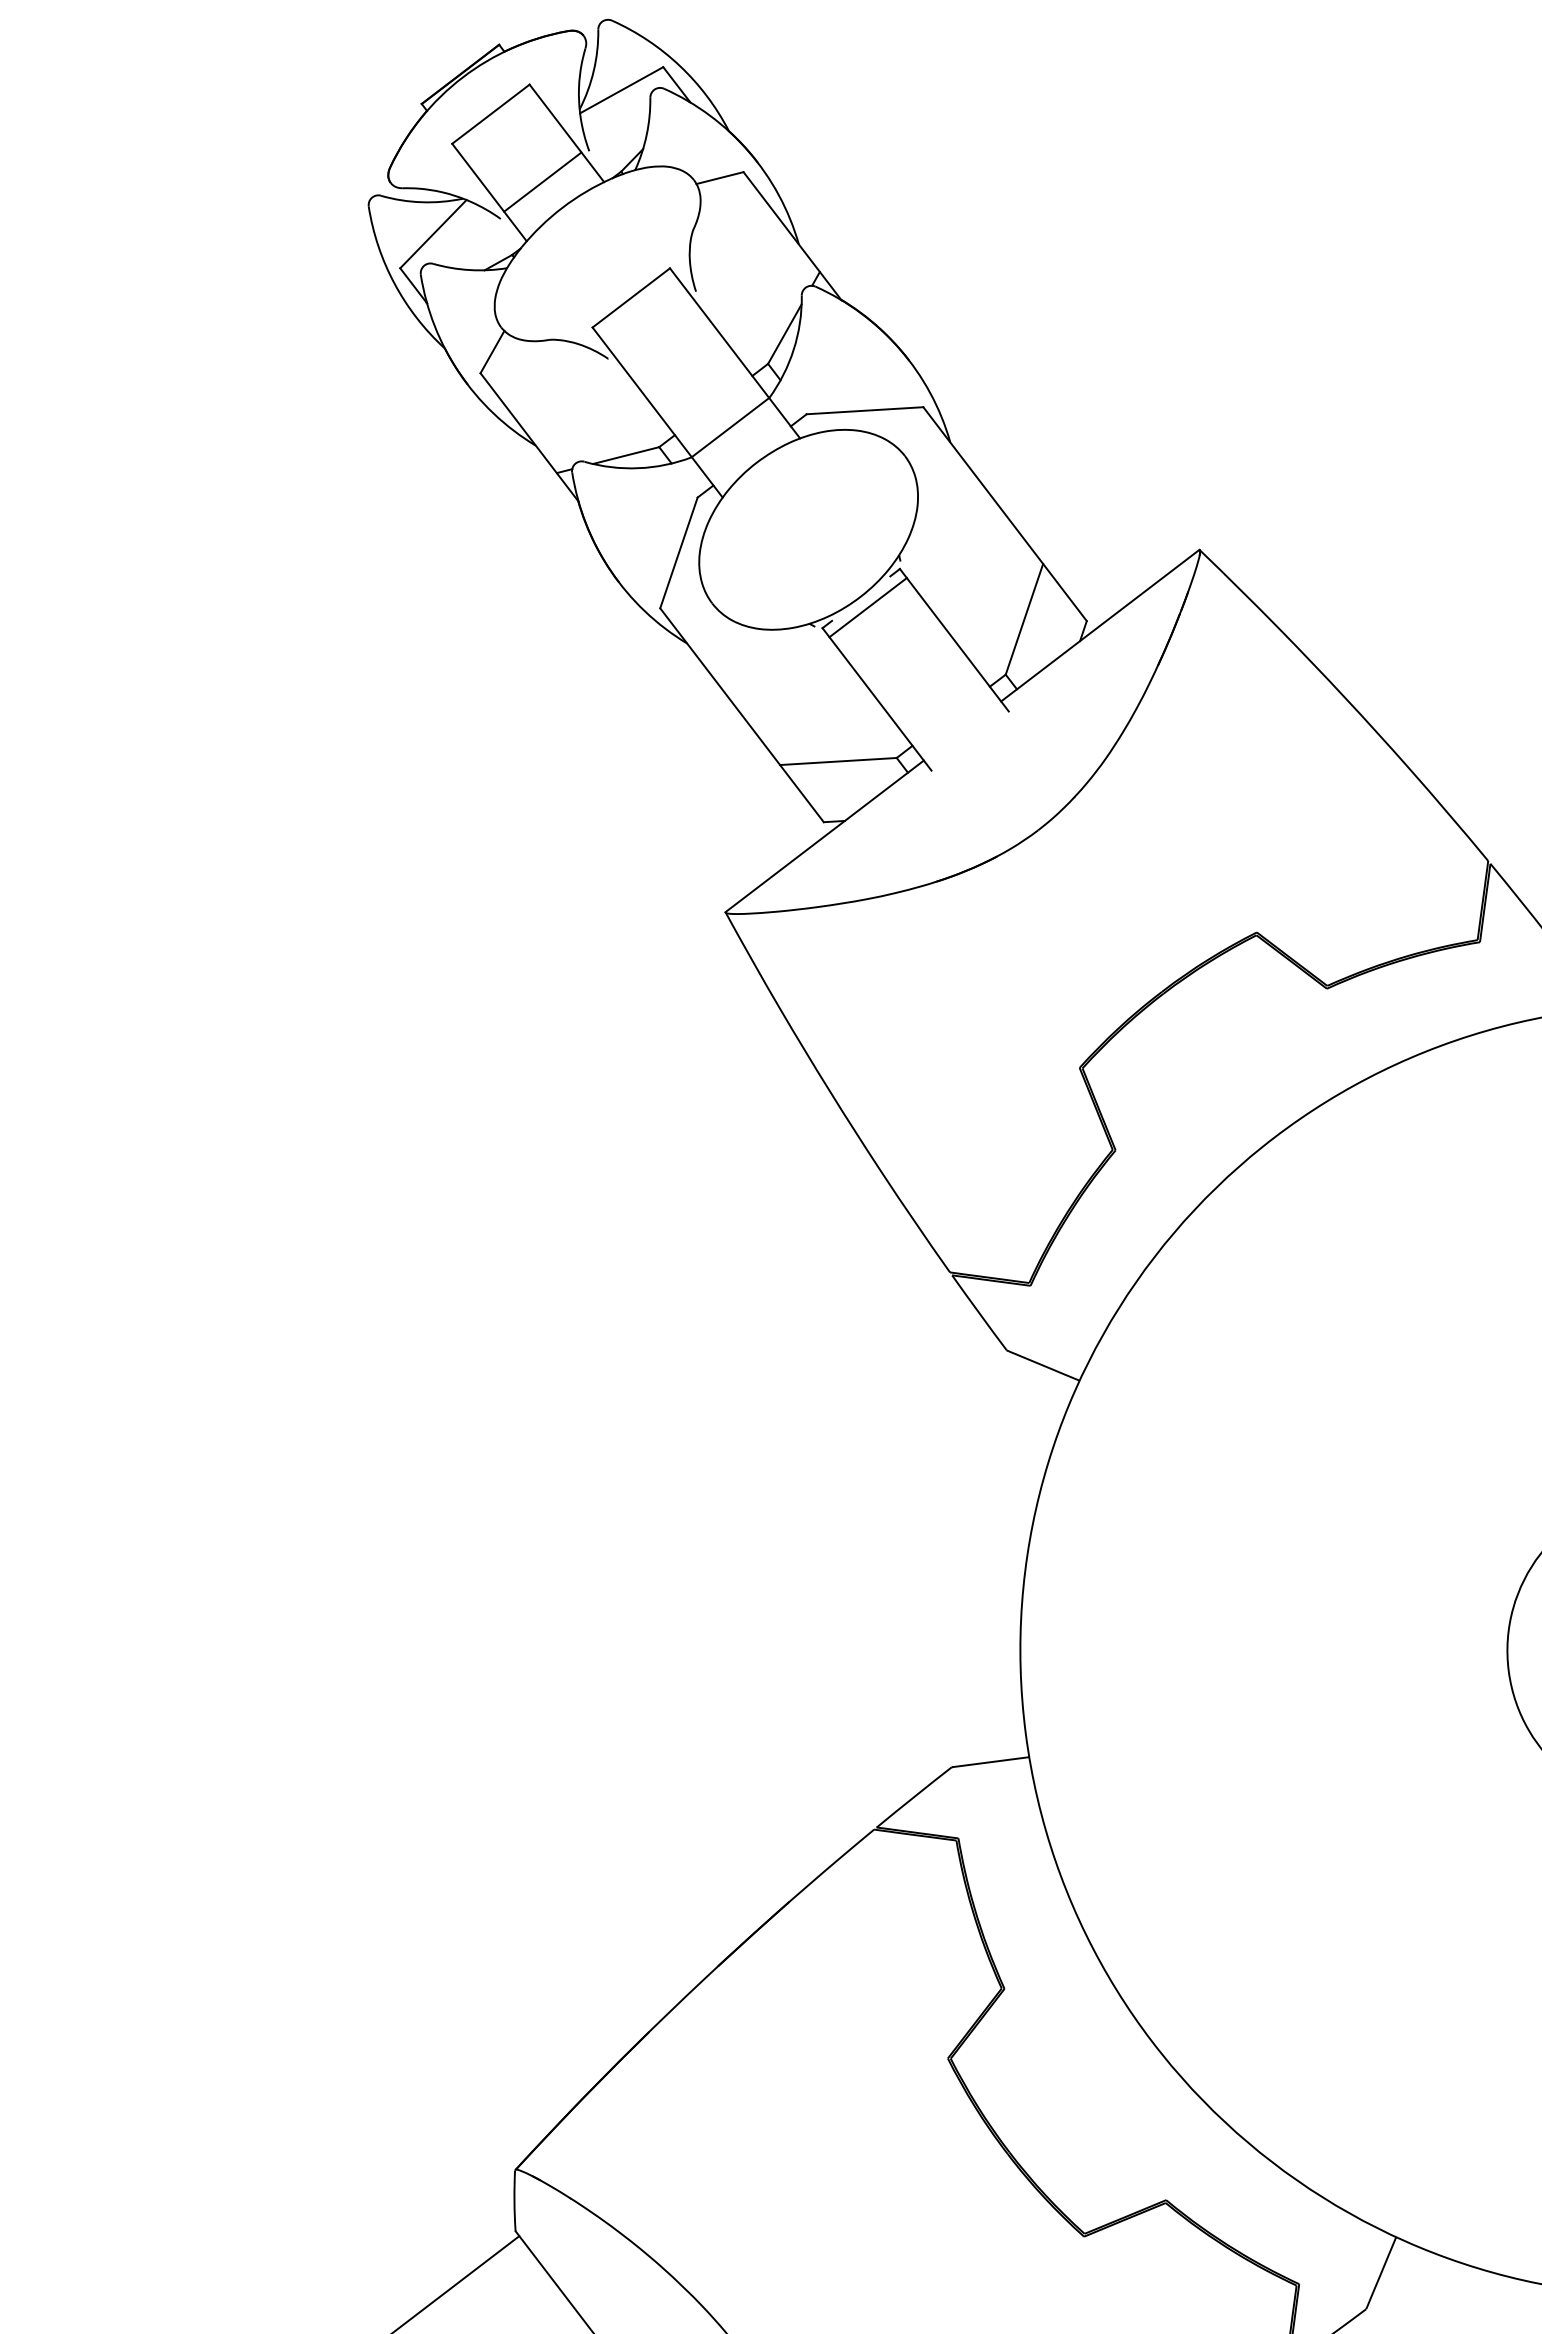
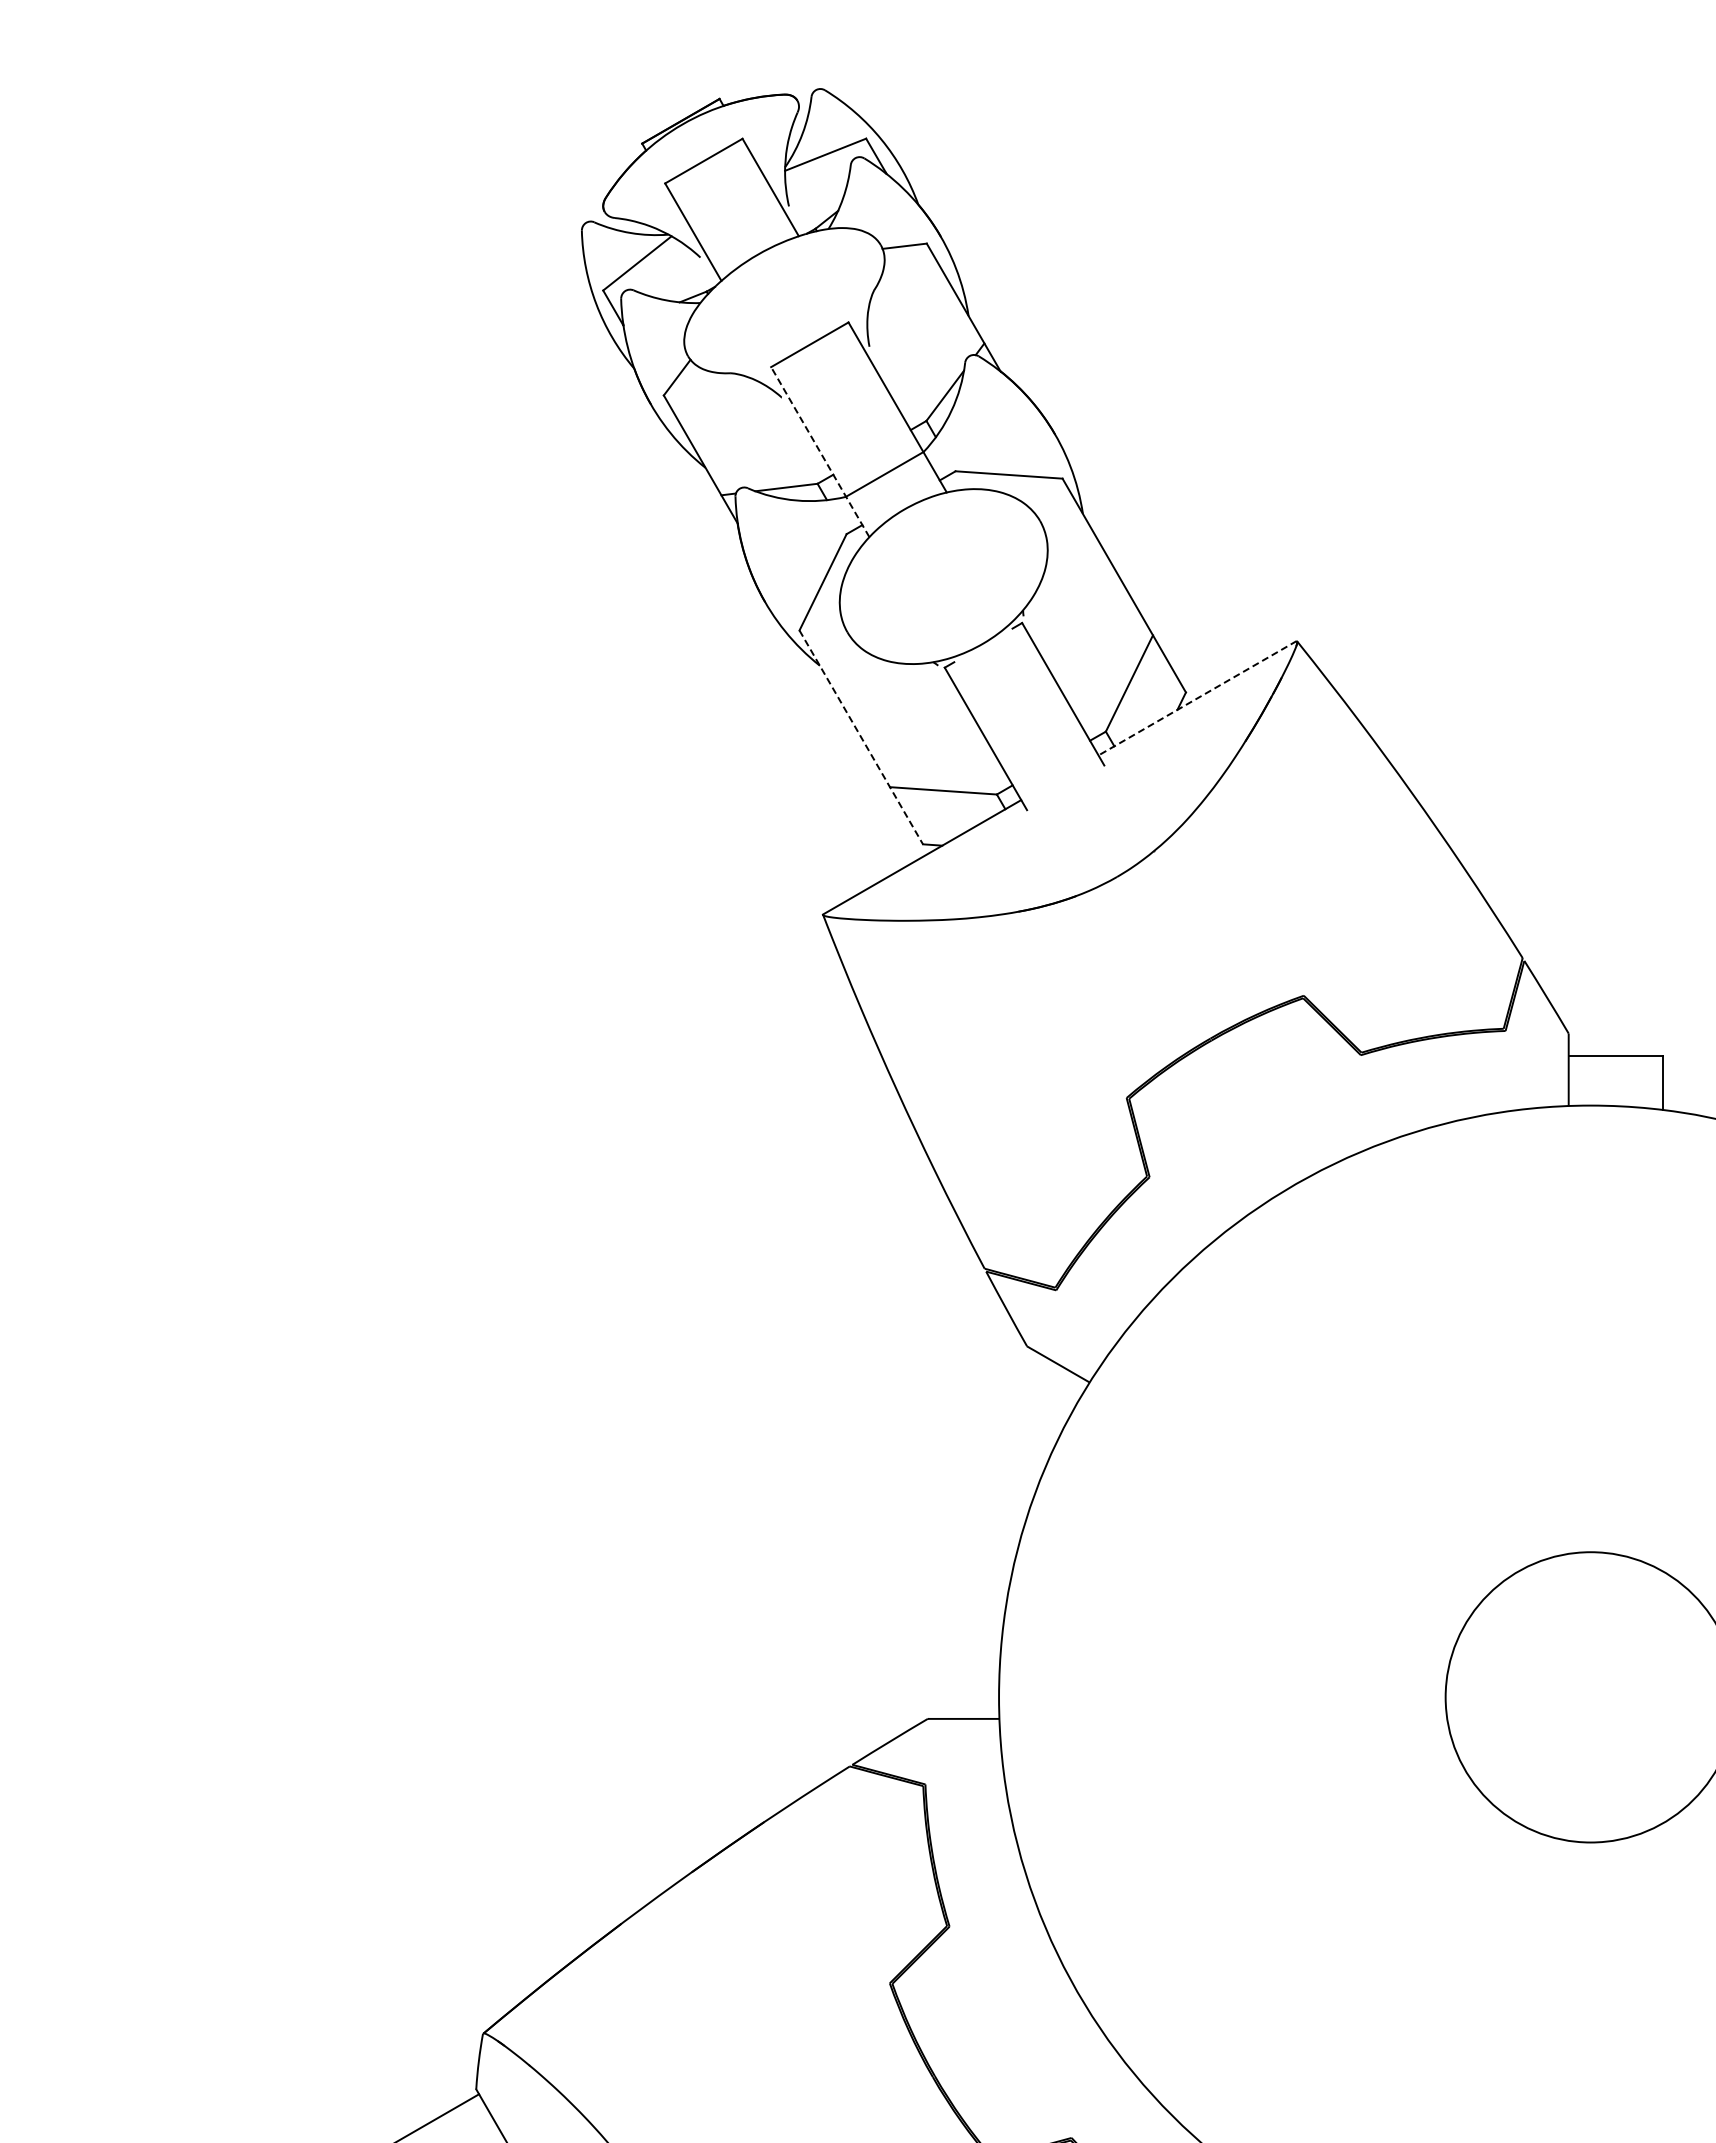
line: (542, 181) -> (742, 228), removed
line: (657, 411) -> (820, 451), solid -> dashed
line: (867, 607) -> (988, 654), removed
line: (1100, 625) -> (1197, 698), solid -> dashed
line: (742, 715) -> (861, 737), solid -> dashed

